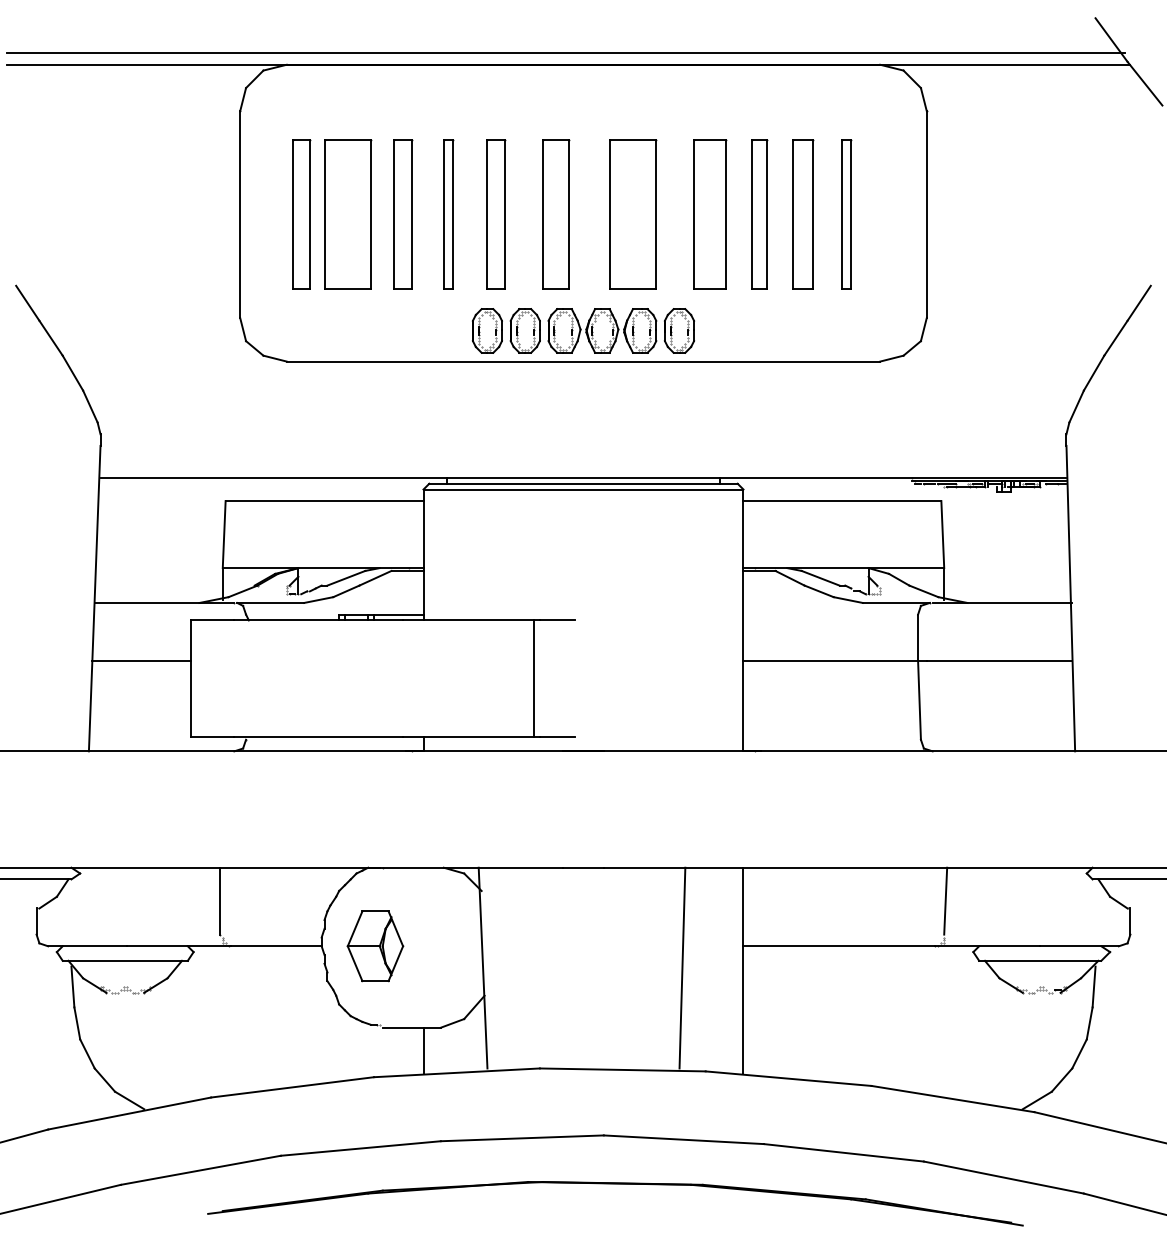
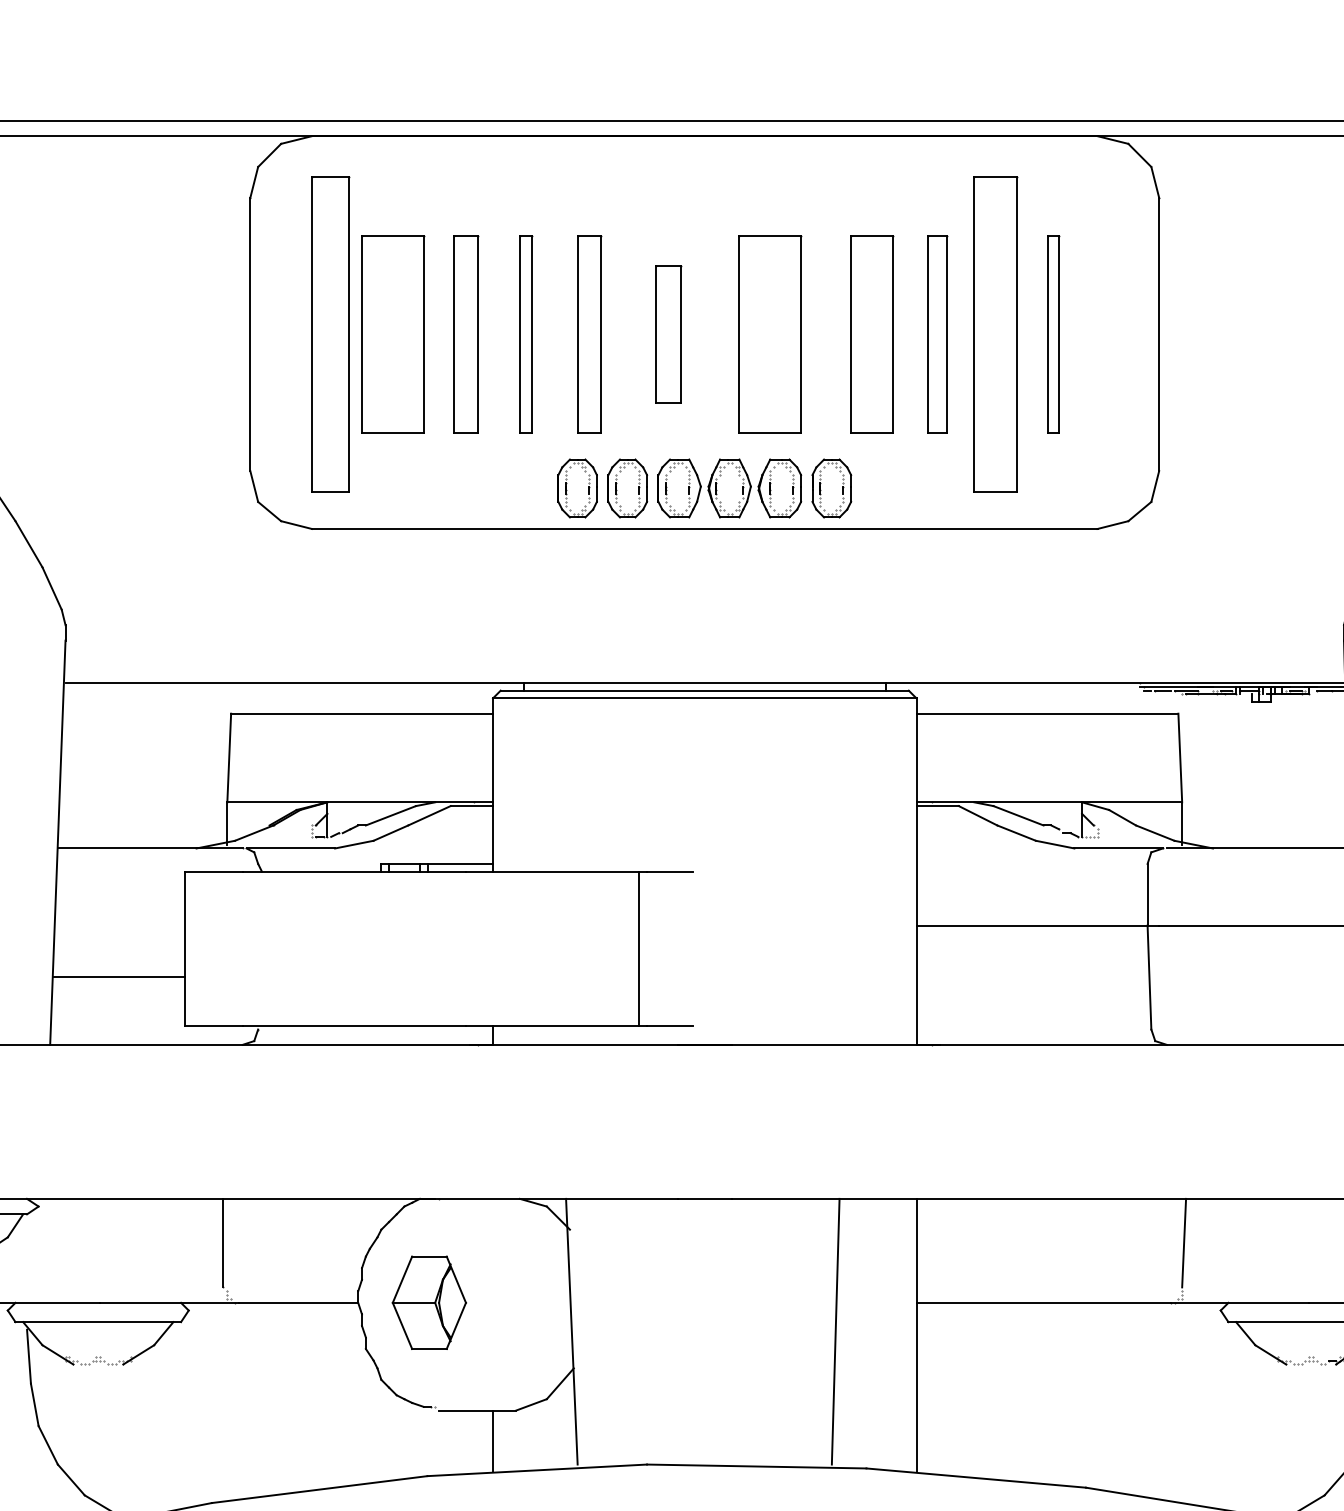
part: (301, 214) -> (331, 334), size x1.6
part: (556, 214) -> (669, 334), size x0.7
part: (803, 214) -> (995, 334), size x1.6
line: (140, 661) -> (118, 977), moved

